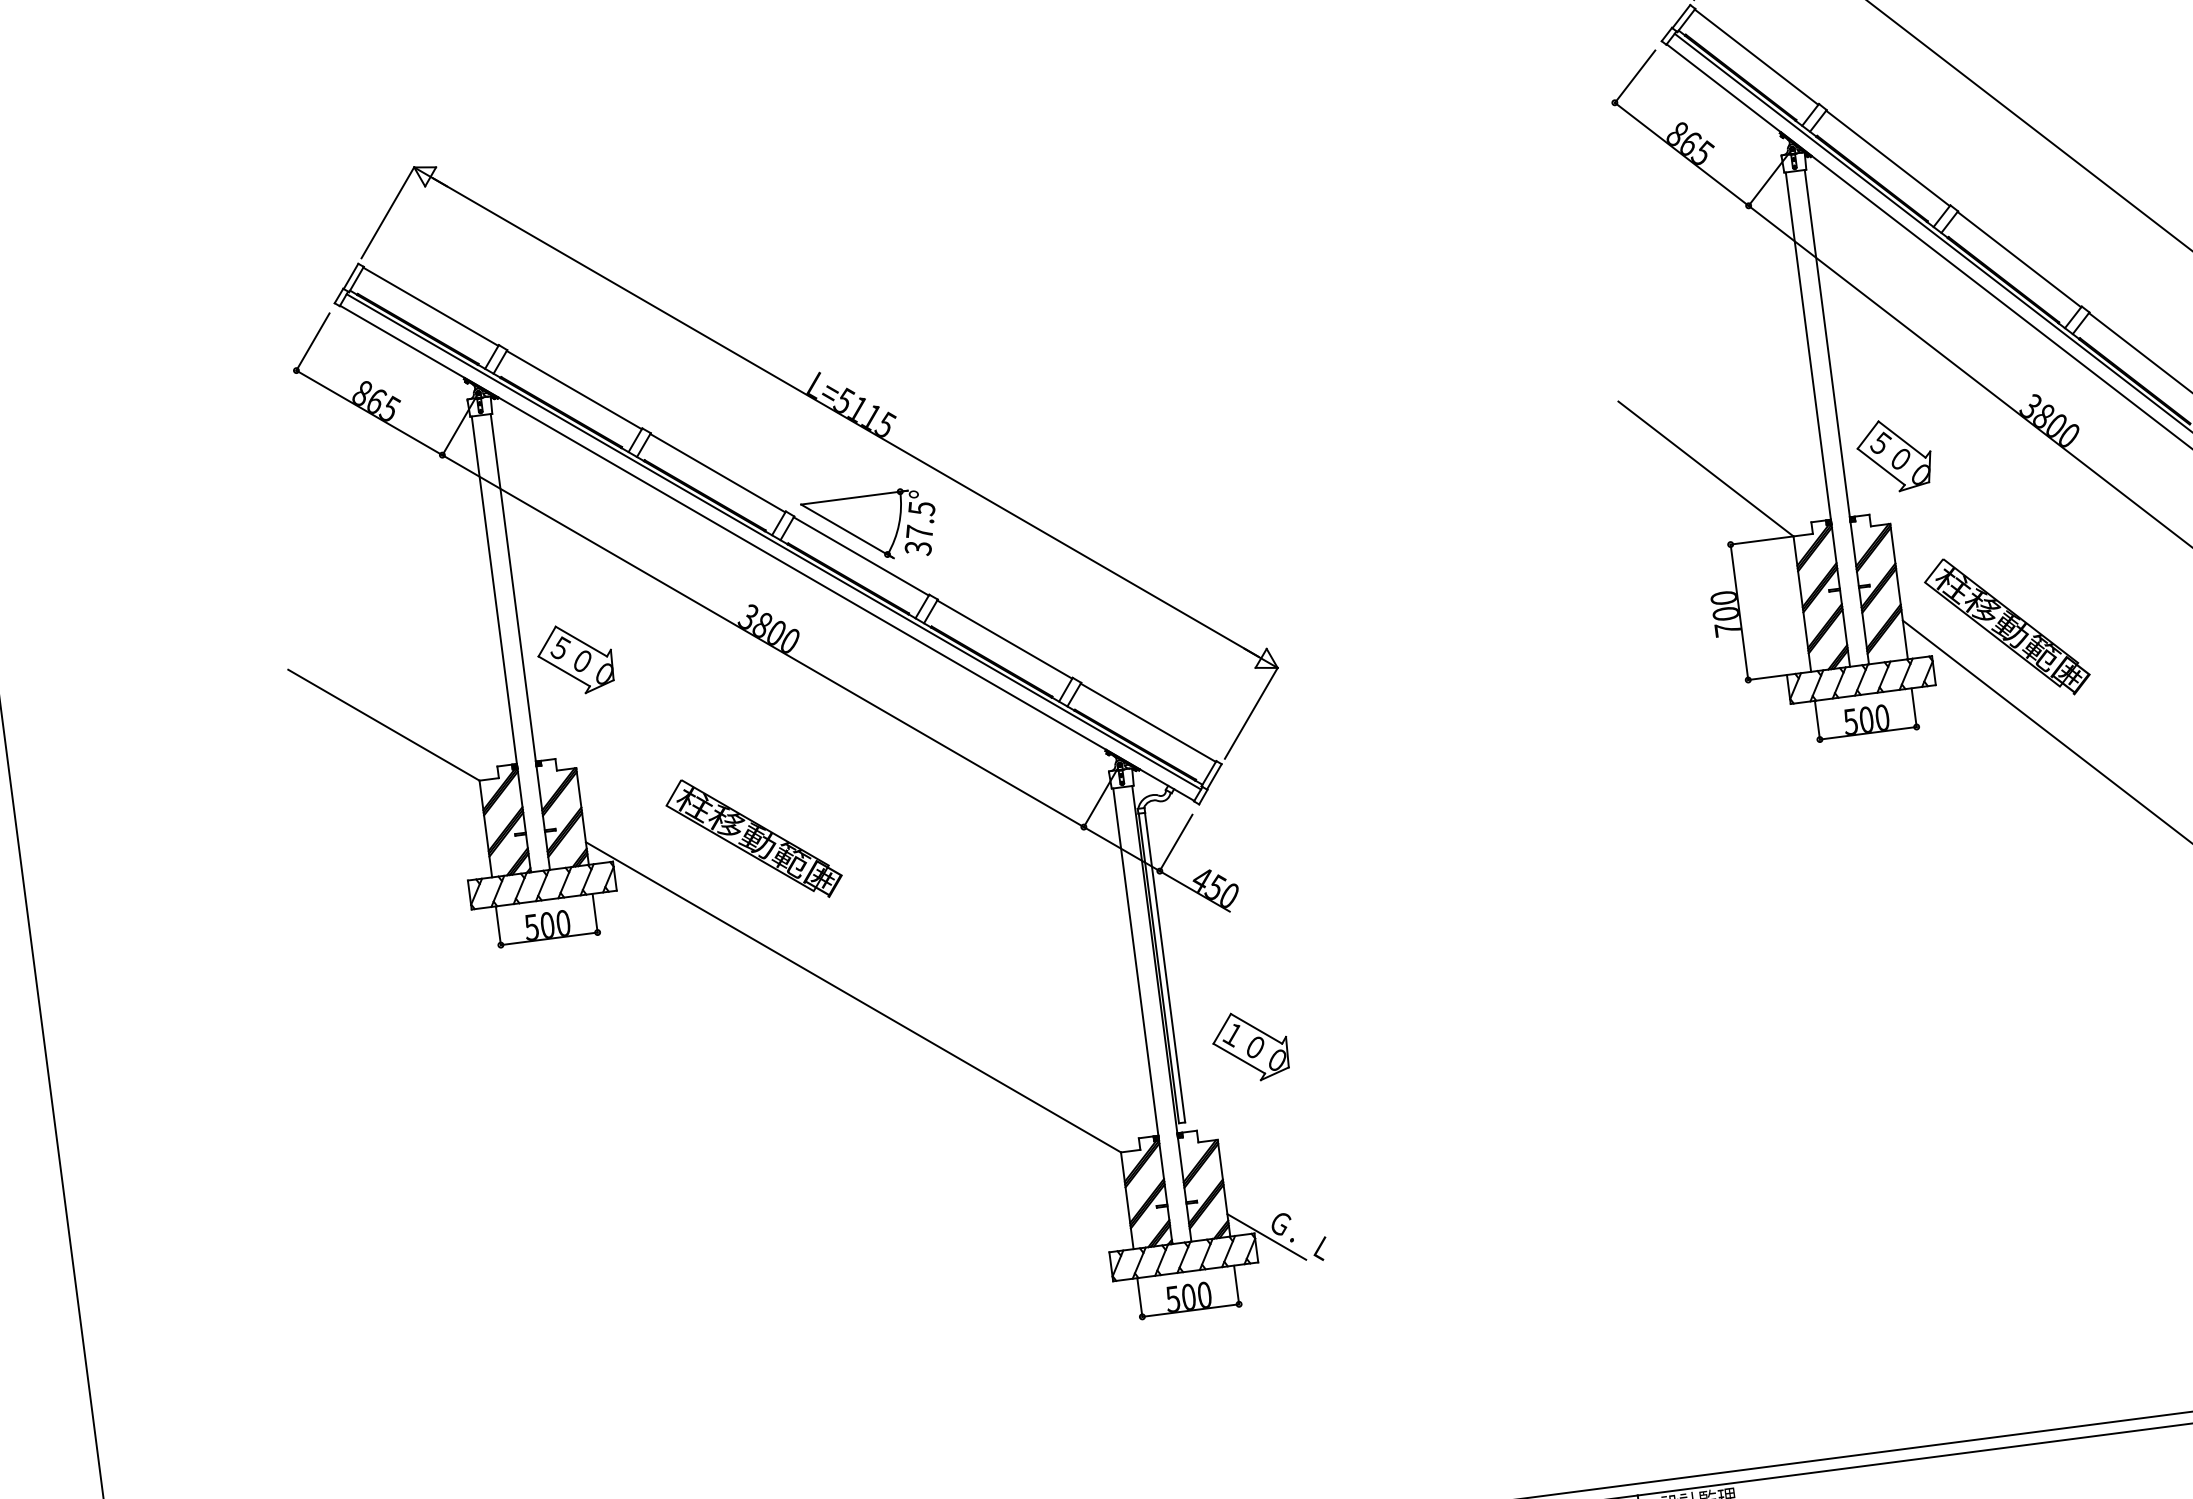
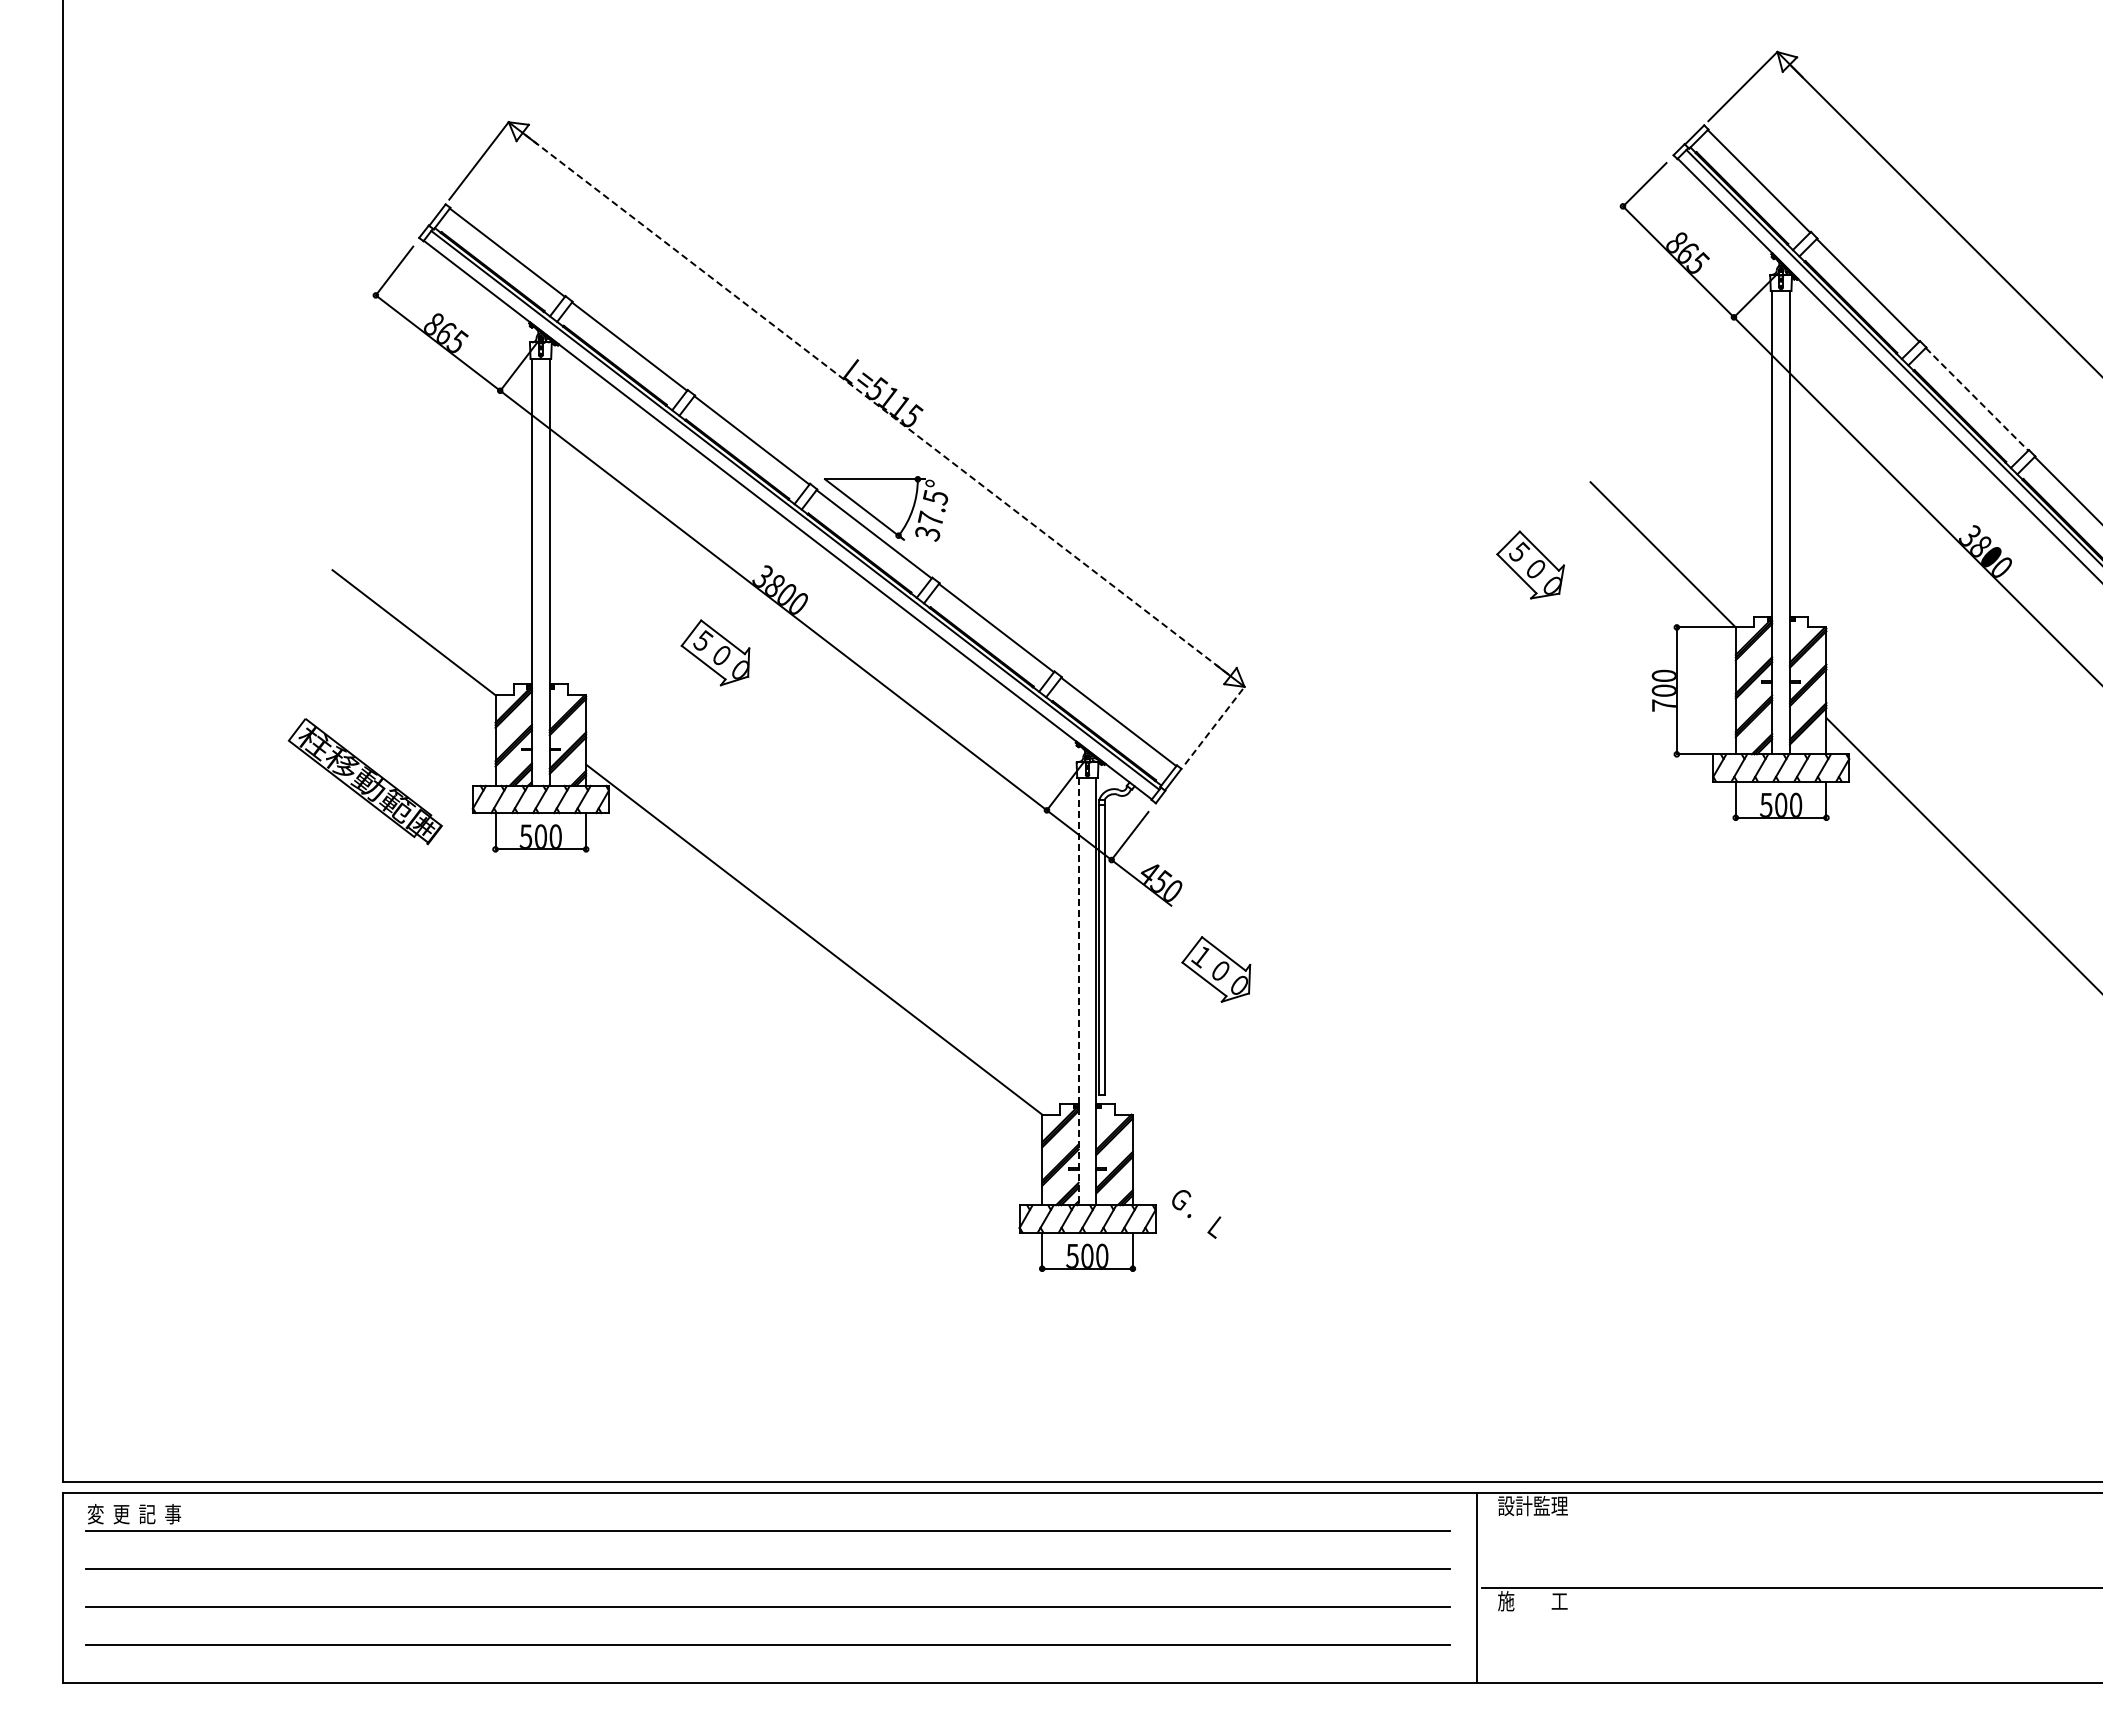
line: (2019, 259) -> (1977, 399), solid -> dashed
line: (845, 417) -> (876, 404), solid -> dashed
part: (1894, 455) -> (1530, 564), moved
part: (2006, 627) -> (1921, 736), removed
part: (575, 658) -> (715, 652), moved
line: (1250, 713) -> (1214, 725), solid -> dashed
part: (752, 838) -> (364, 781), moved
line: (1142, 1015) -> (1078, 991), solid -> dashed
part: (1250, 1046) -> (1216, 969), moved
line: (1265, 1236) -> (1165, 1209), removed

